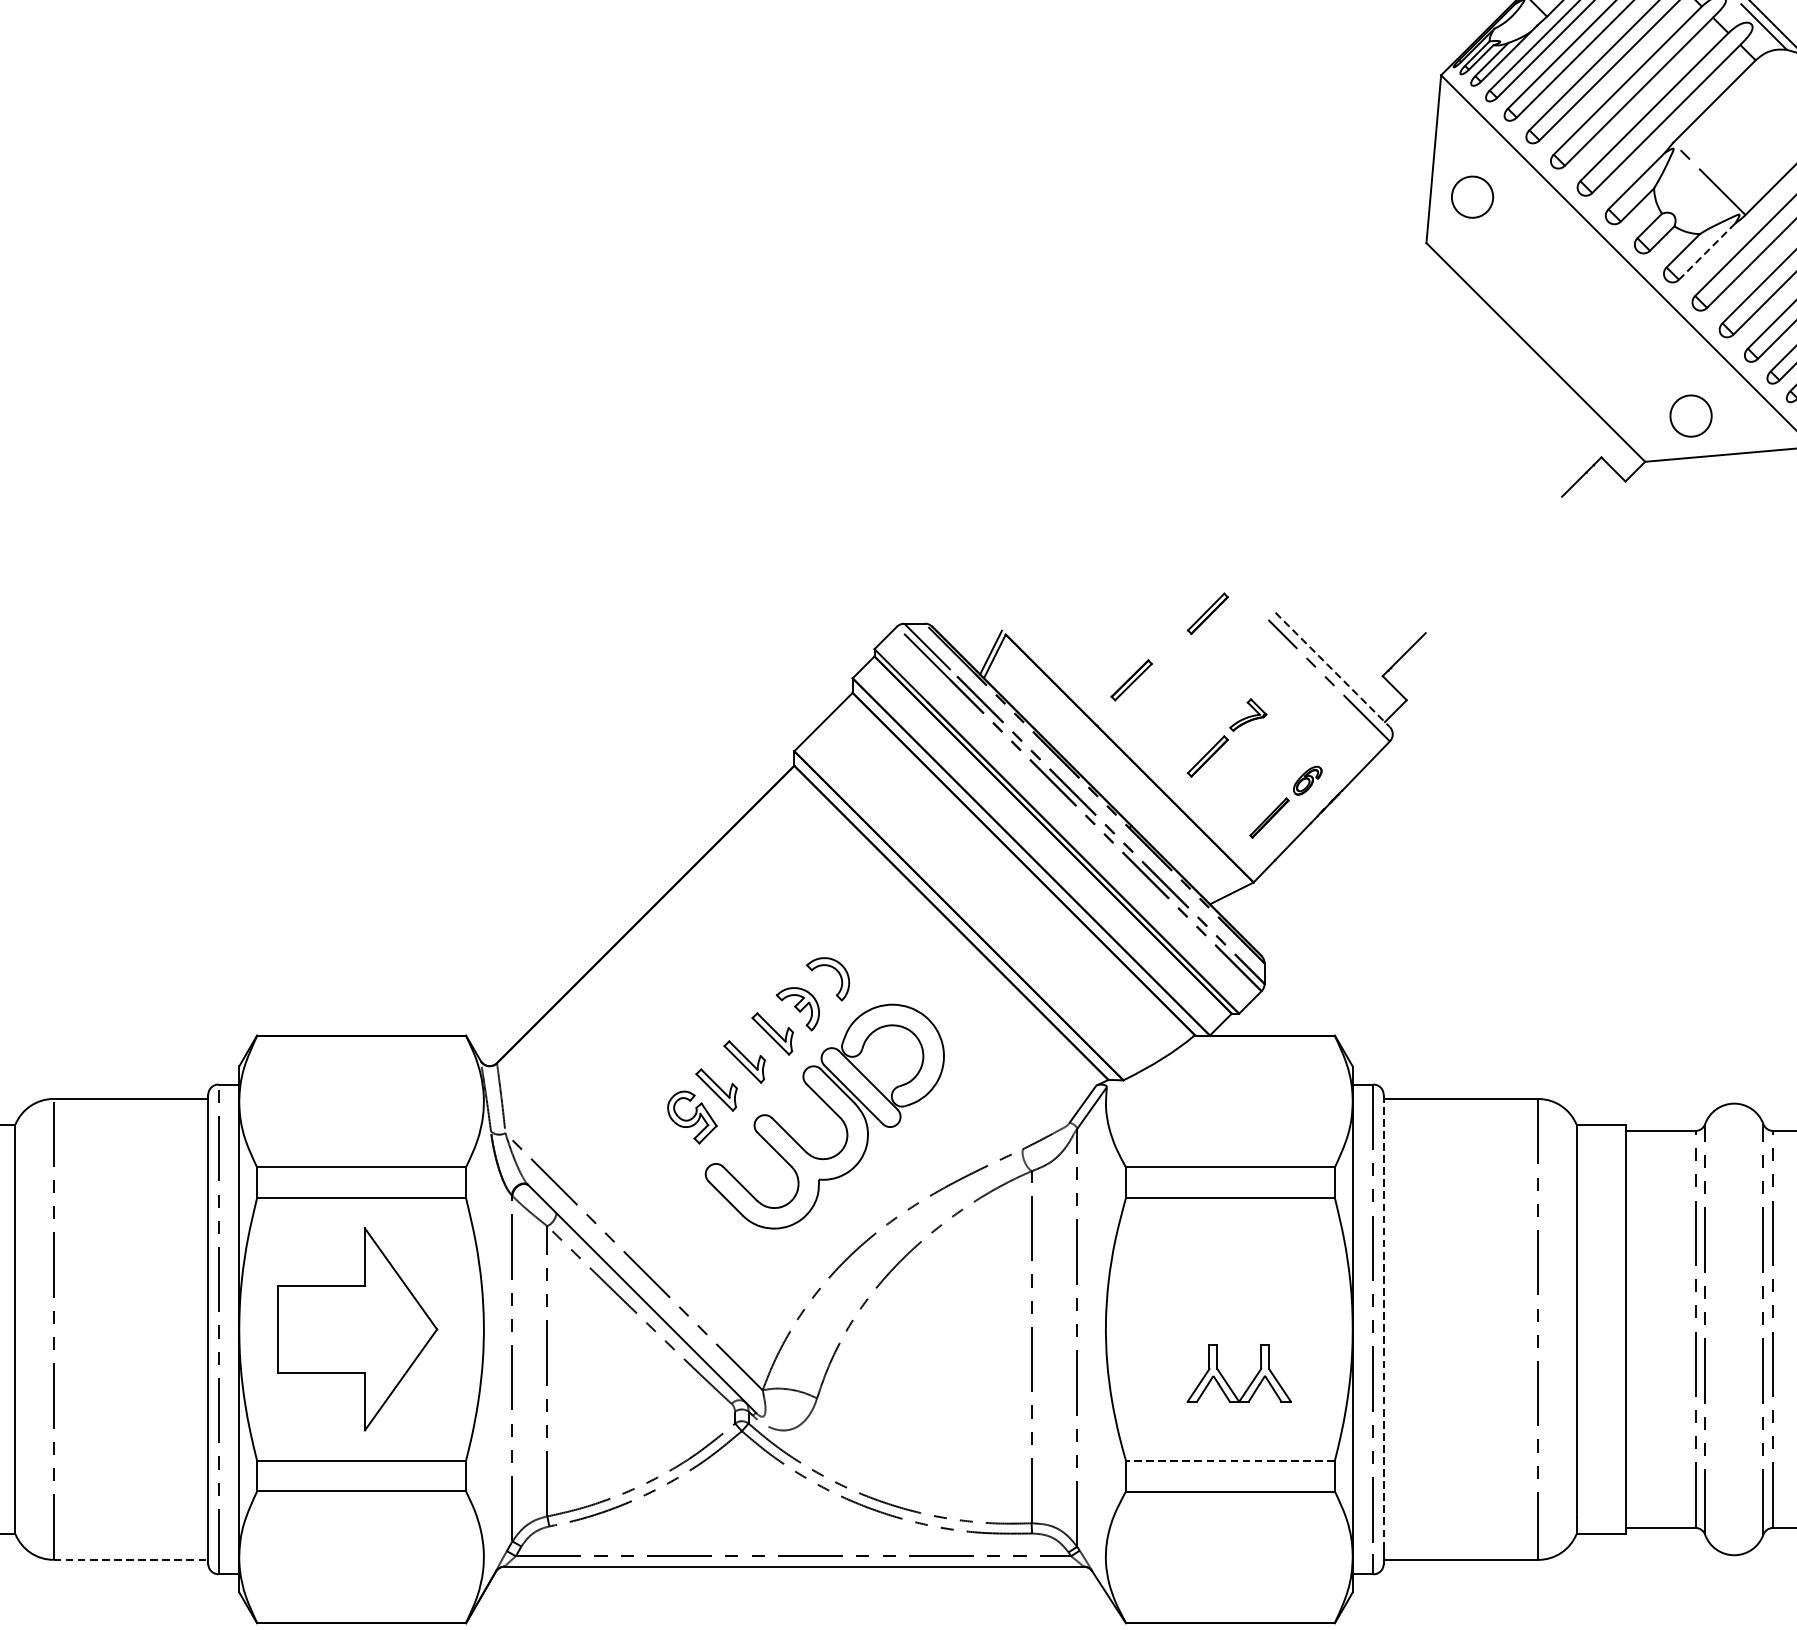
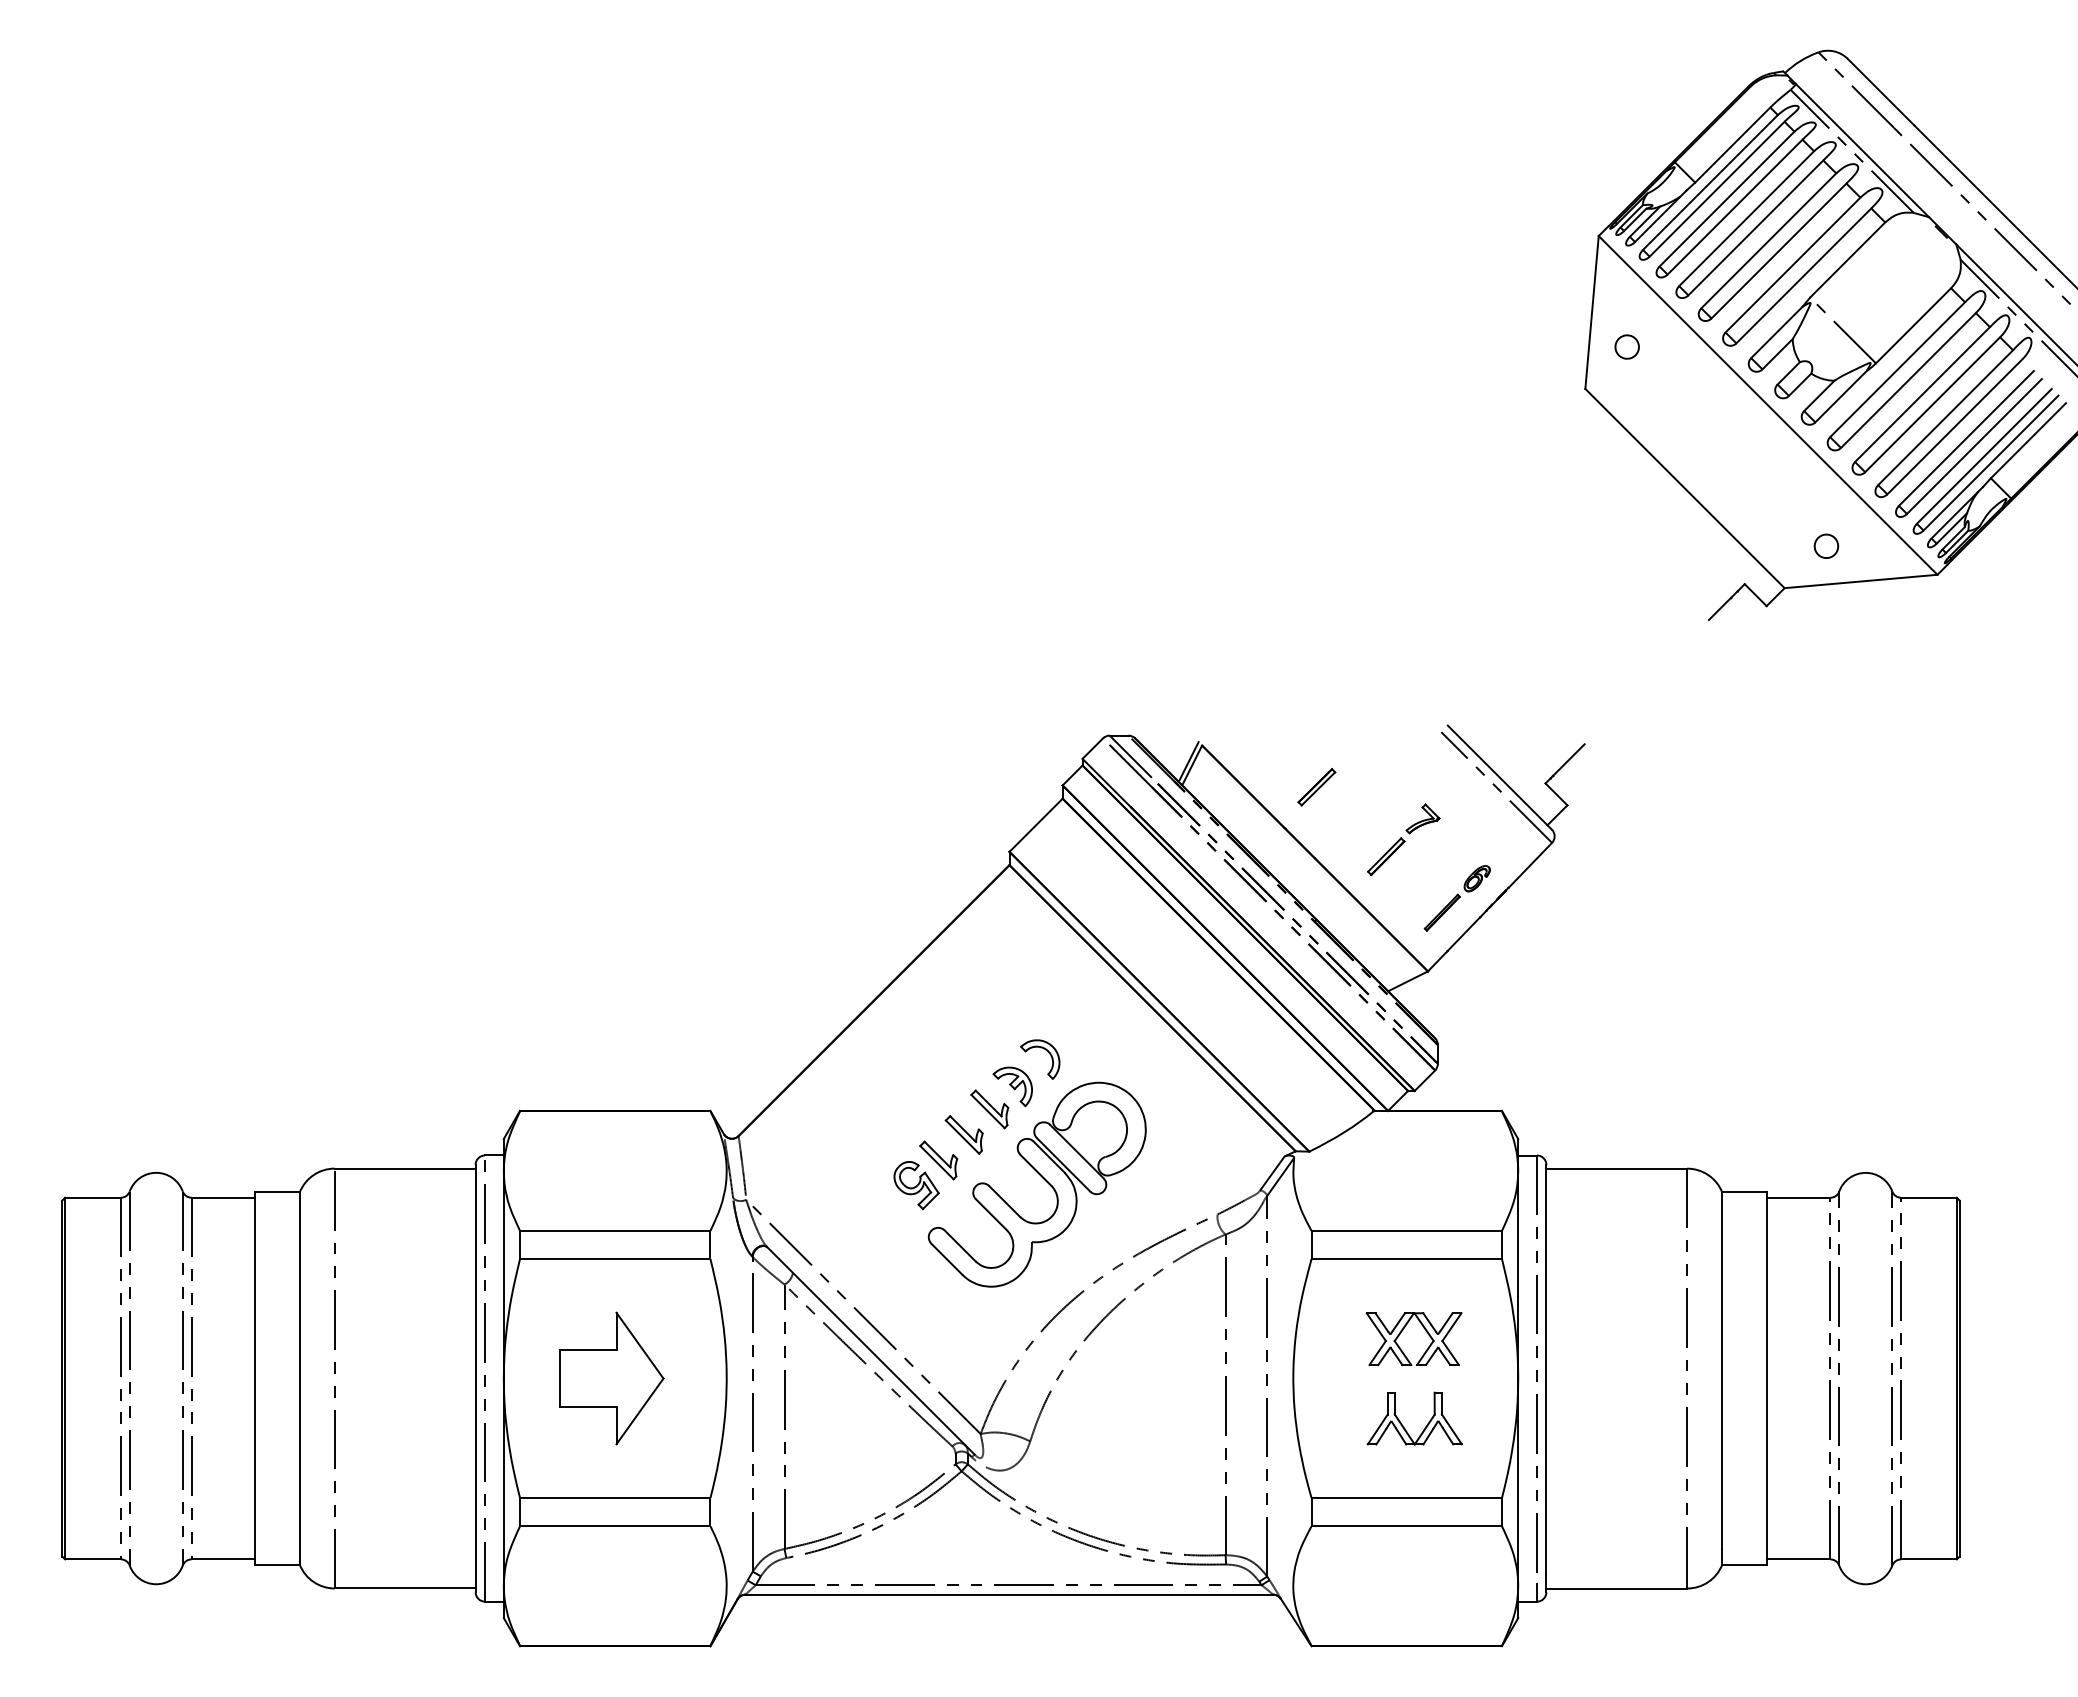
part: (1471, 196) -> (1626, 346), size x0.62
line: (1706, 252) -> (1840, 397), dashed -> solid
part: (1691, 414) -> (1826, 545), size x0.62
part: (1208, 613) -> (1386, 726), removed
line: (1332, 669) -> (1499, 777), dashed -> solid
part: (1226, 1276) -> (1403, 1330), added
line: (1383, 1319) -> (1546, 1369), dashed -> solid
part: (357, 1329) -> (611, 1378), size x0.71
line: (1230, 1461) -> (1406, 1498), dashed -> solid
line: (131, 1559) -> (405, 1588), dashed -> solid

